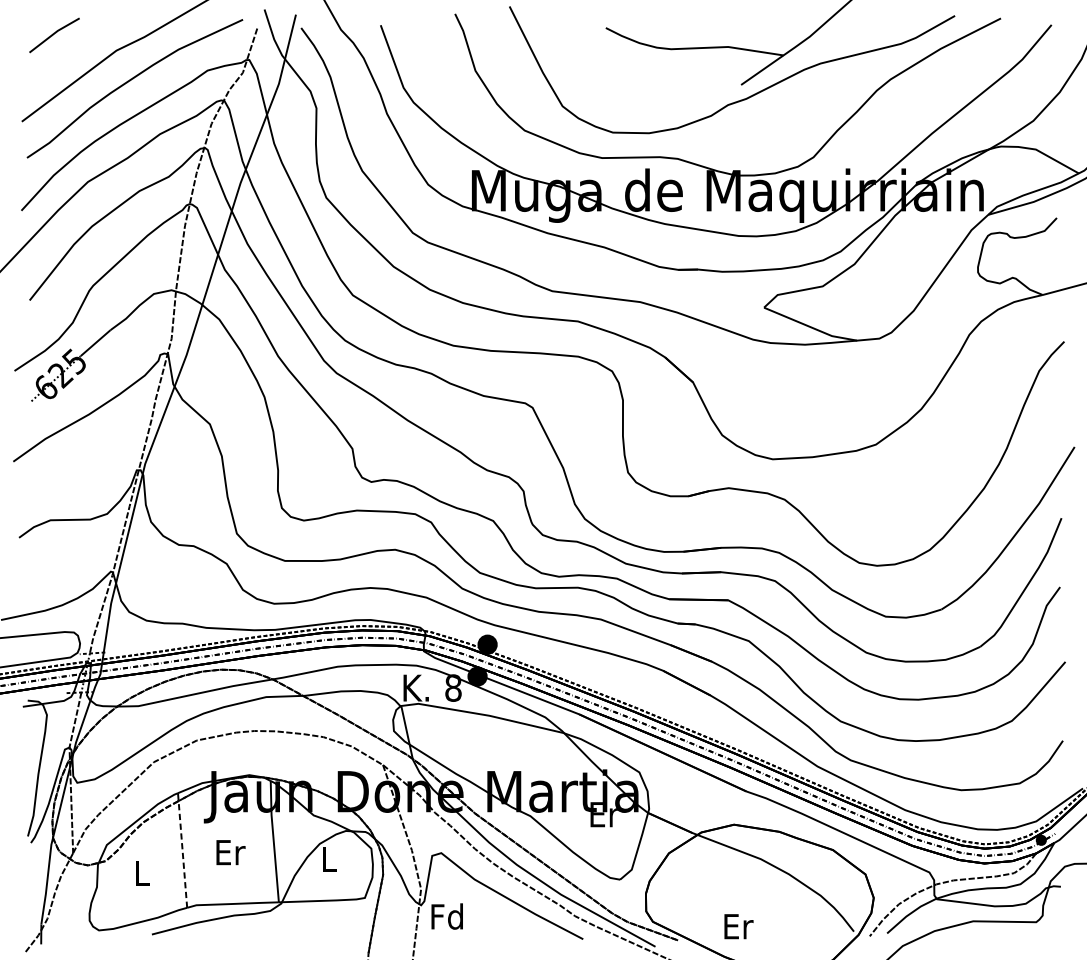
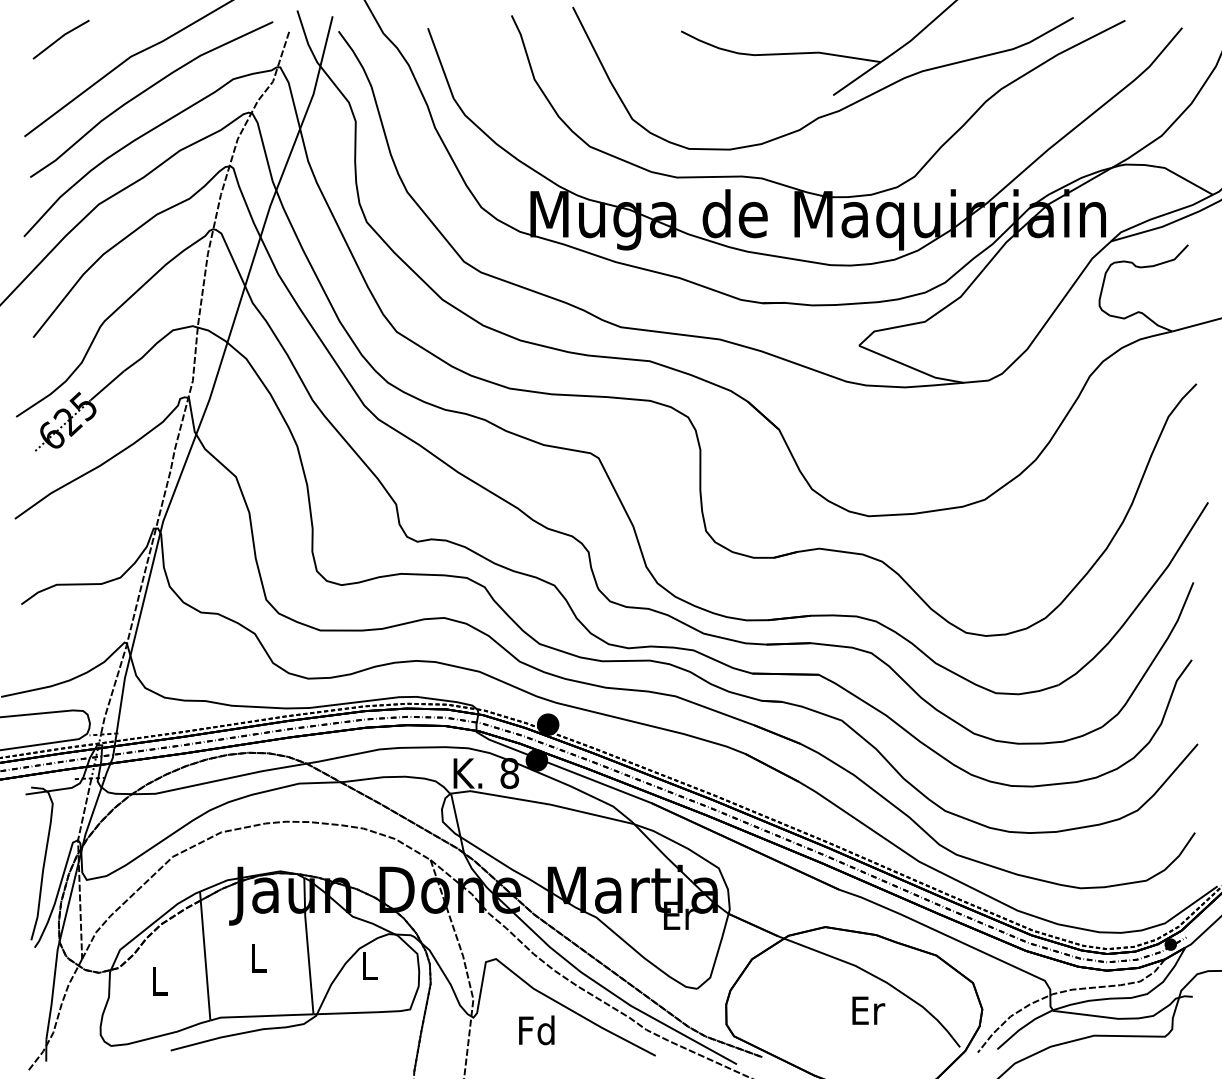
text: (230, 852) -> (259, 958), Er -> L
line: (182, 854) -> (205, 960), dashed -> solid
text: (447, 916) -> (536, 1030), moved
text: (738, 926) -> (868, 1010), moved

